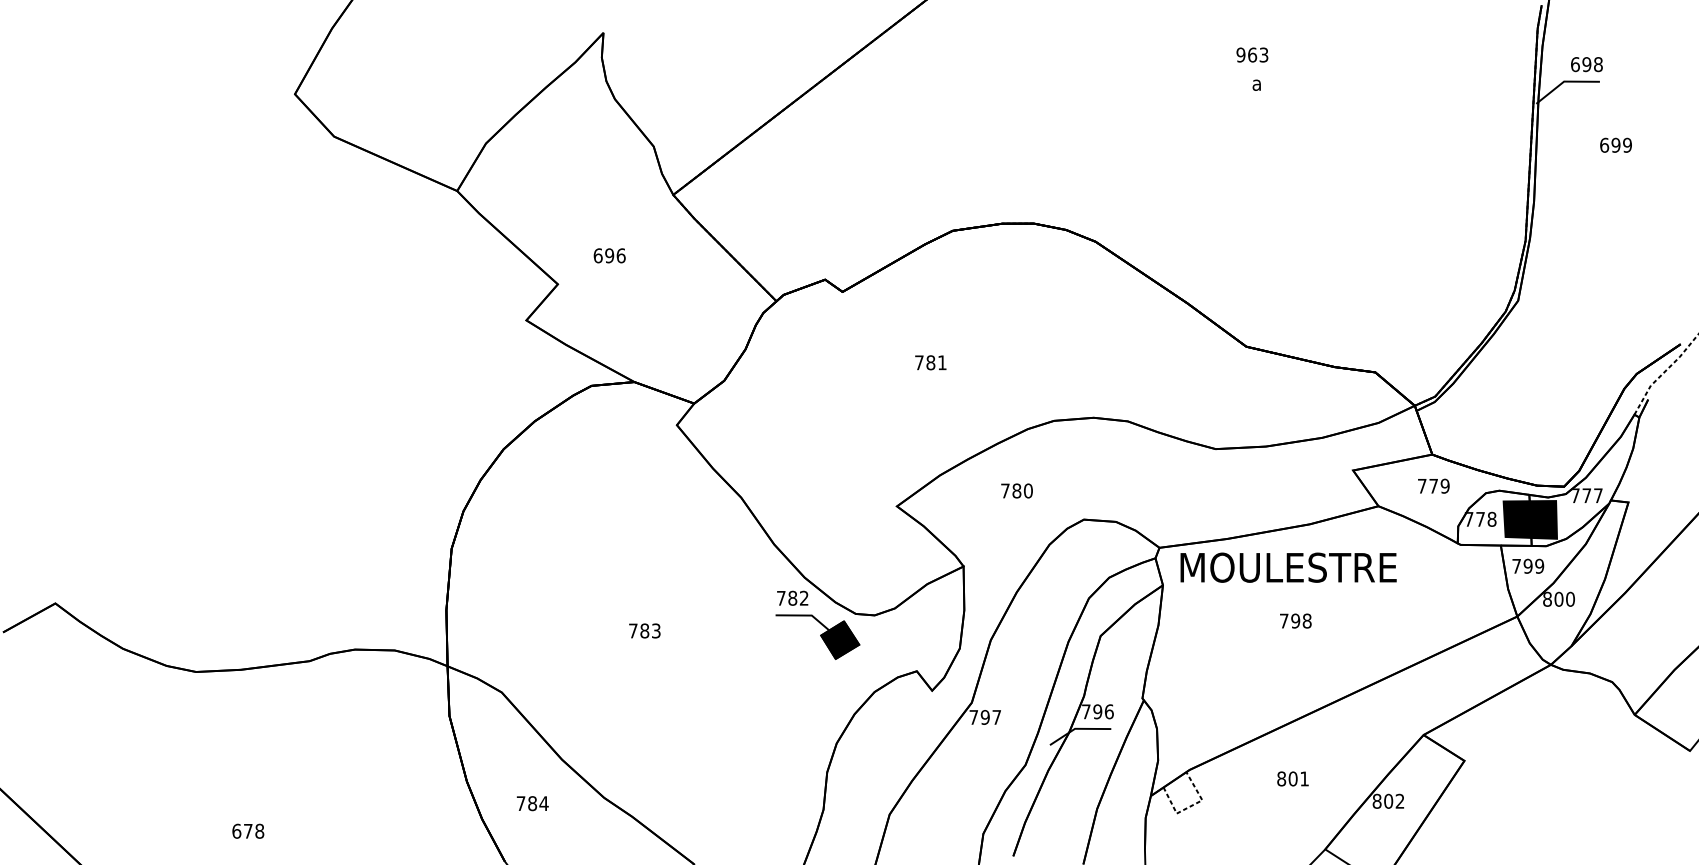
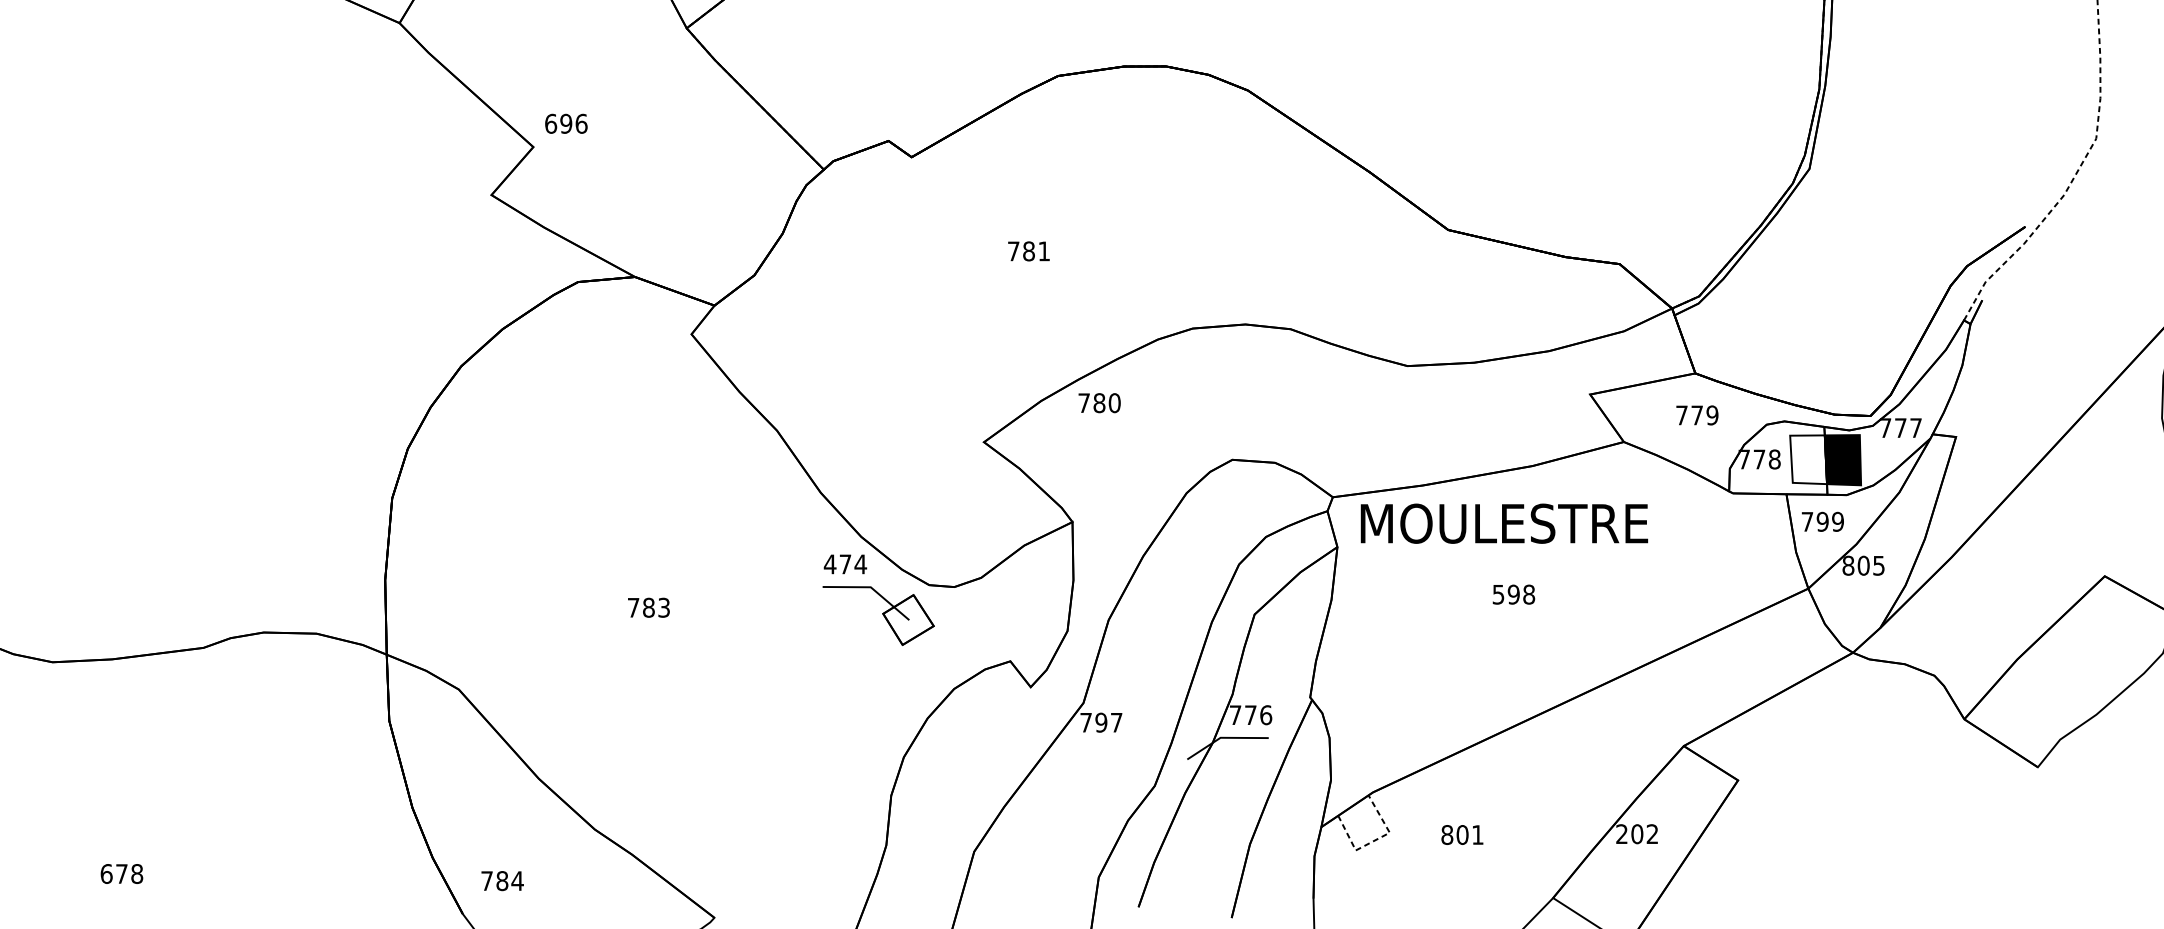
text: (609, 255) -> (566, 123), moved
text: (1016, 490) -> (1098, 402), moved
fill: (1517, 519) -> (1808, 459), removed
text: (792, 597) -> (845, 563), 782 -> 474
text: (1570, 598) -> (1879, 564), 800 -> 805
text: (1284, 620) -> (1498, 593), 798 -> 598
fill: (840, 639) -> (908, 619), removed
text: (1097, 711) -> (1250, 714), 796 -> 776
text: (1292, 778) -> (1461, 834), moved
text: (1376, 801) -> (1621, 834), 802 -> 202
text: (532, 803) -> (502, 880), moved

